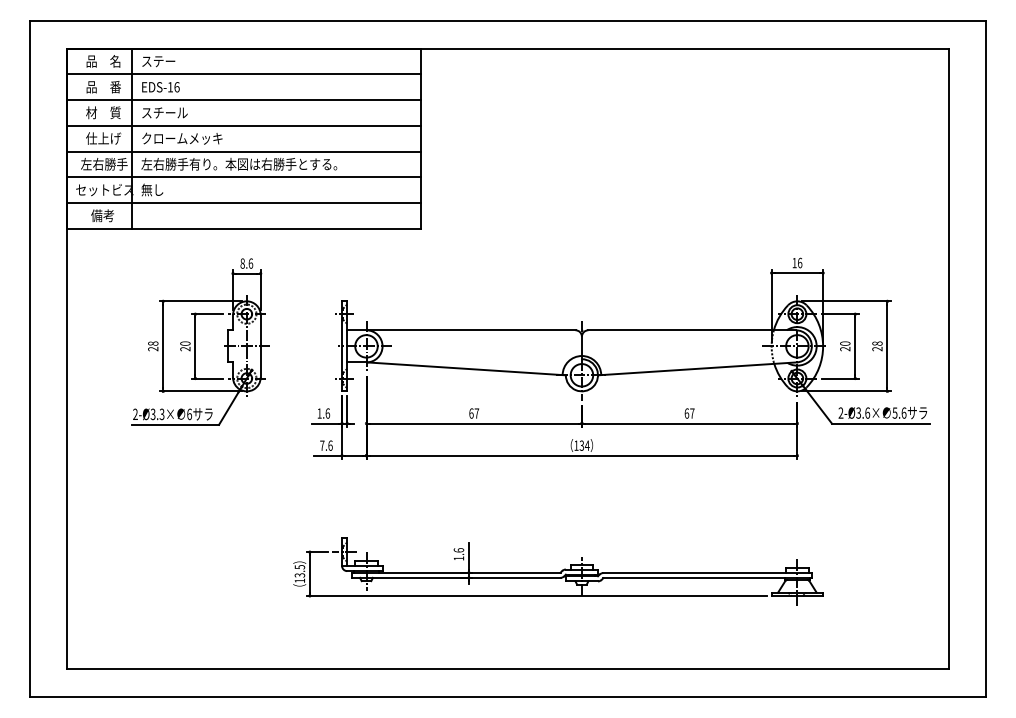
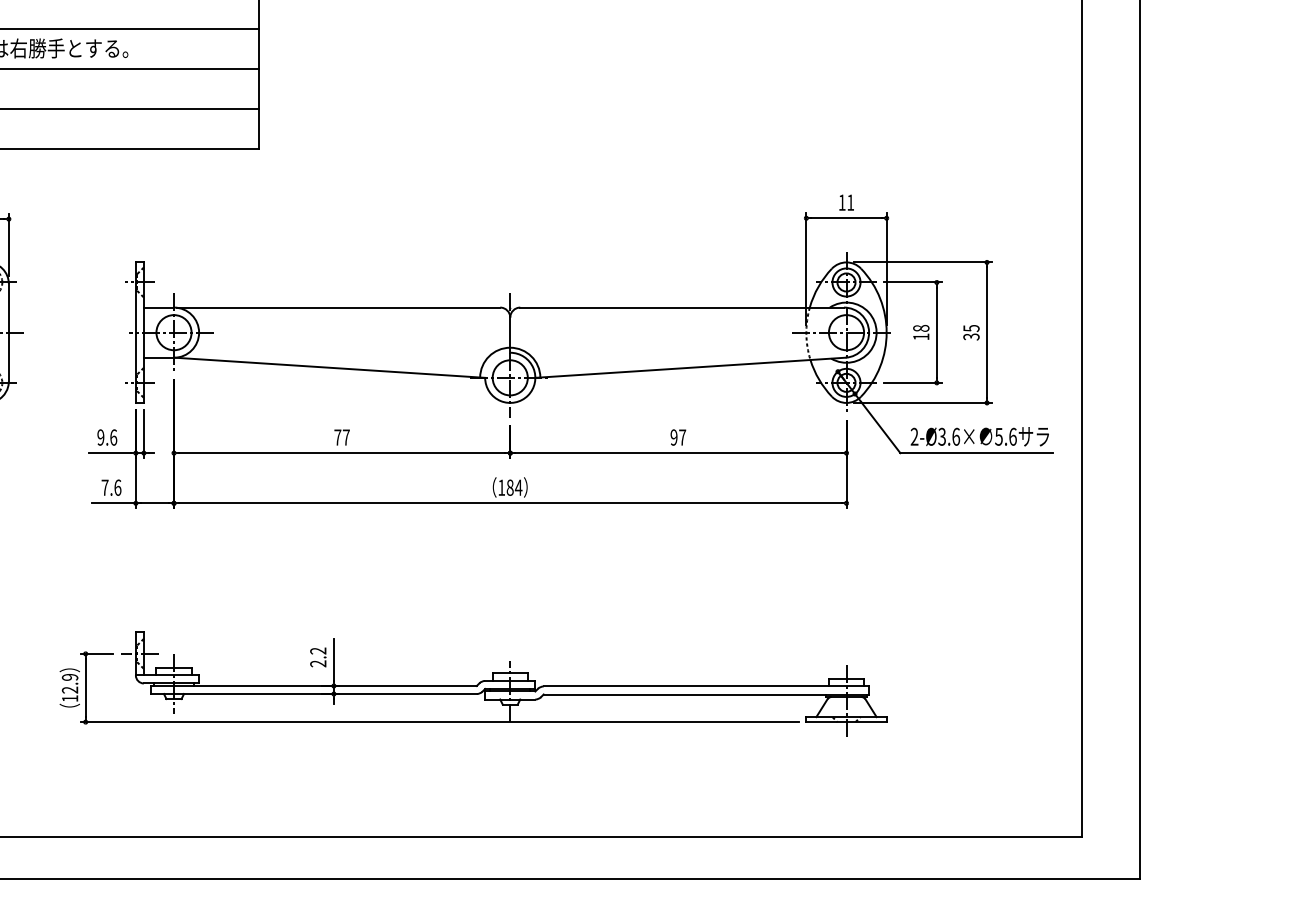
text: (800, 262) -> (851, 201), 16 -> 11
text: (845, 346) -> (921, 332), 20 -> 18
text: (877, 346) -> (971, 332), 28 -> 35
text: (319, 413) -> (100, 437), 1.6 -> 9.6
text: (471, 413) -> (337, 437), 67 -> 77
text: (686, 413) -> (673, 437), 67 -> 97
text: (581, 445) -> (509, 487), 134 -> 184
text: (458, 554) -> (317, 657), 1.6 -> 2.2
text: (299, 571) -> (69, 684), 13.5 -> 12.9

